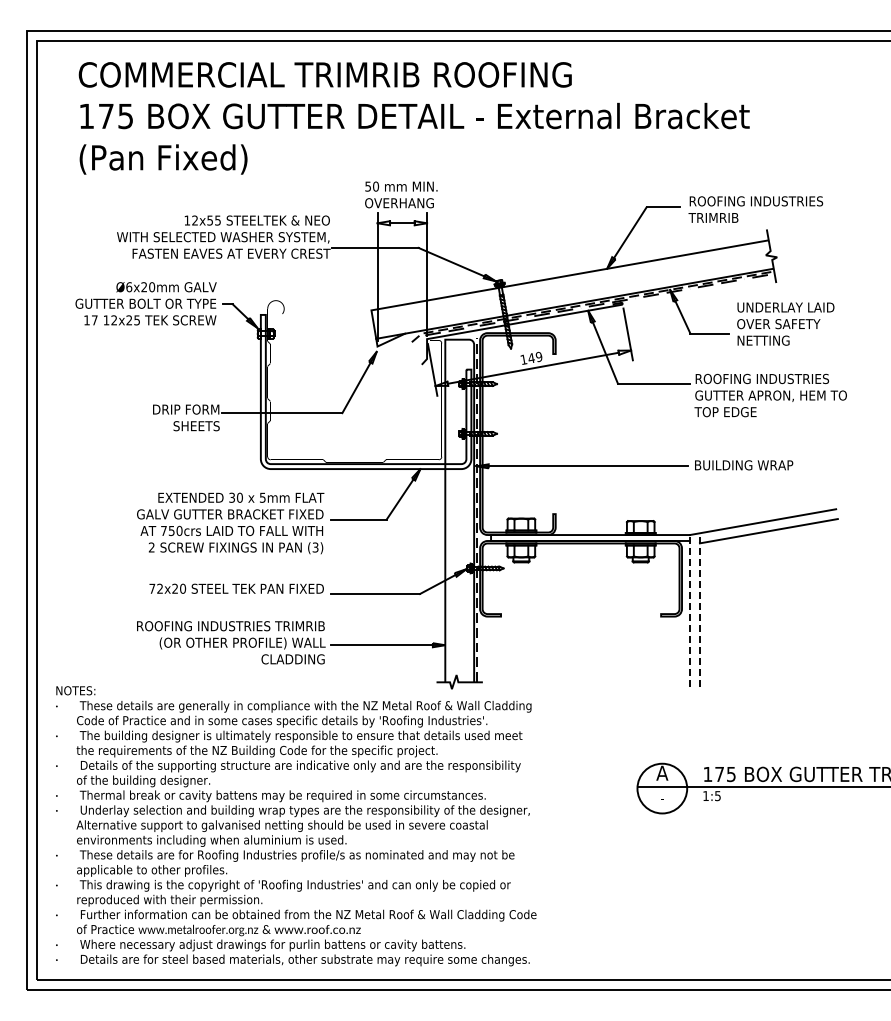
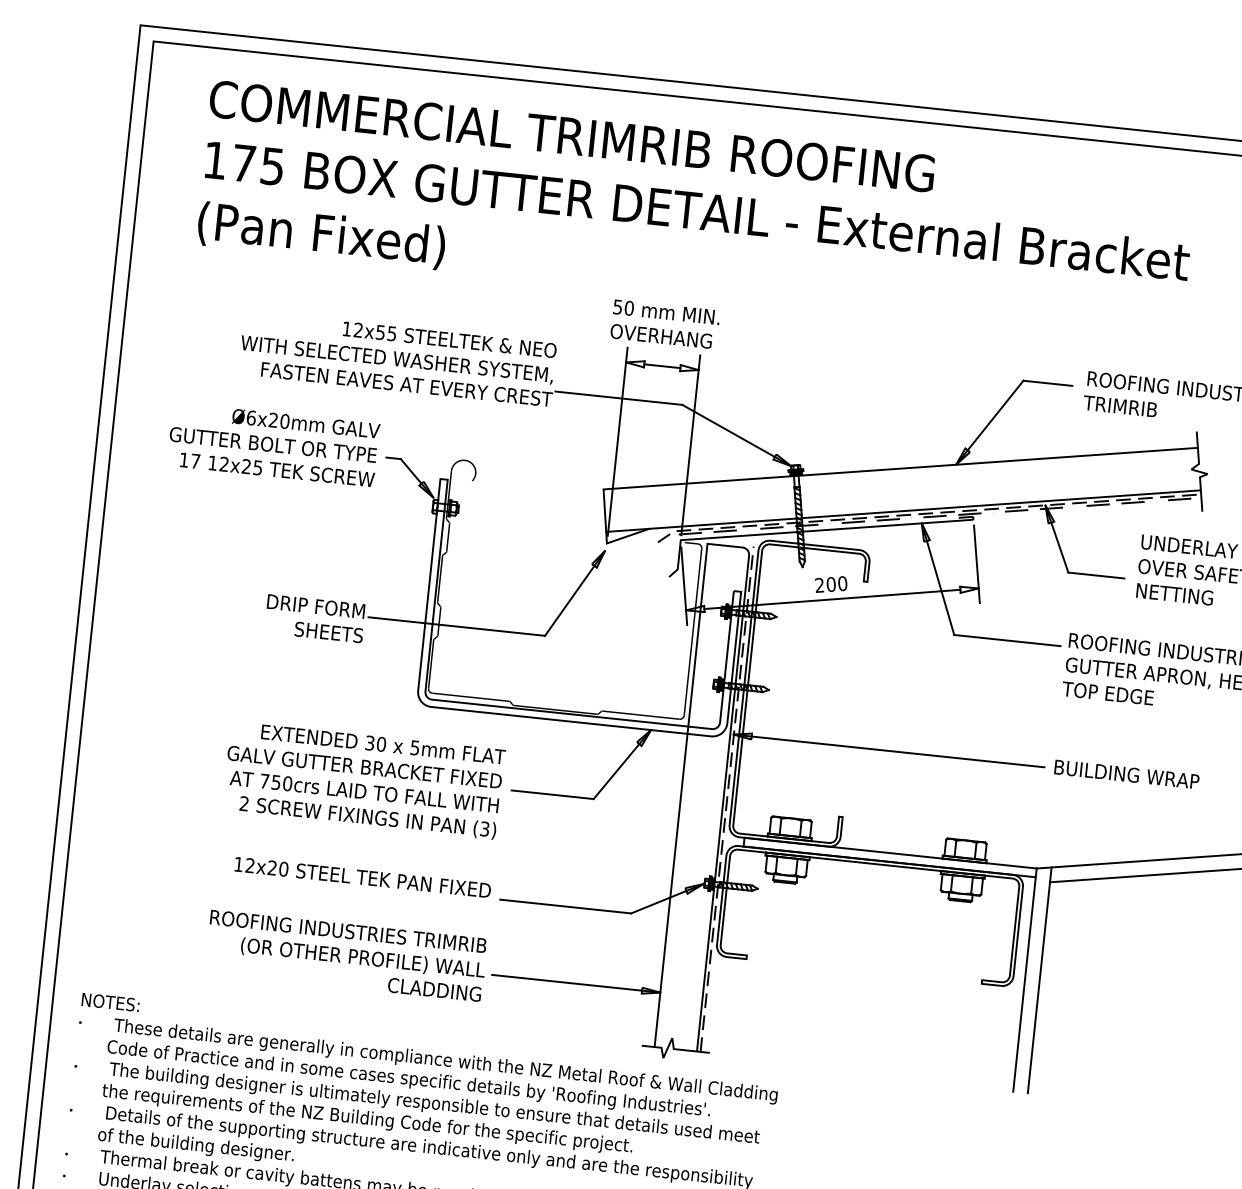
text: (531, 358) -> (831, 584), 149 -> 200
text: (152, 588) -> (239, 864), 72x20 -> 12x20
line: (699, 610) -> (1039, 980), dashed -> solid
line: (689, 611) -> (1024, 980), dashed -> solid

